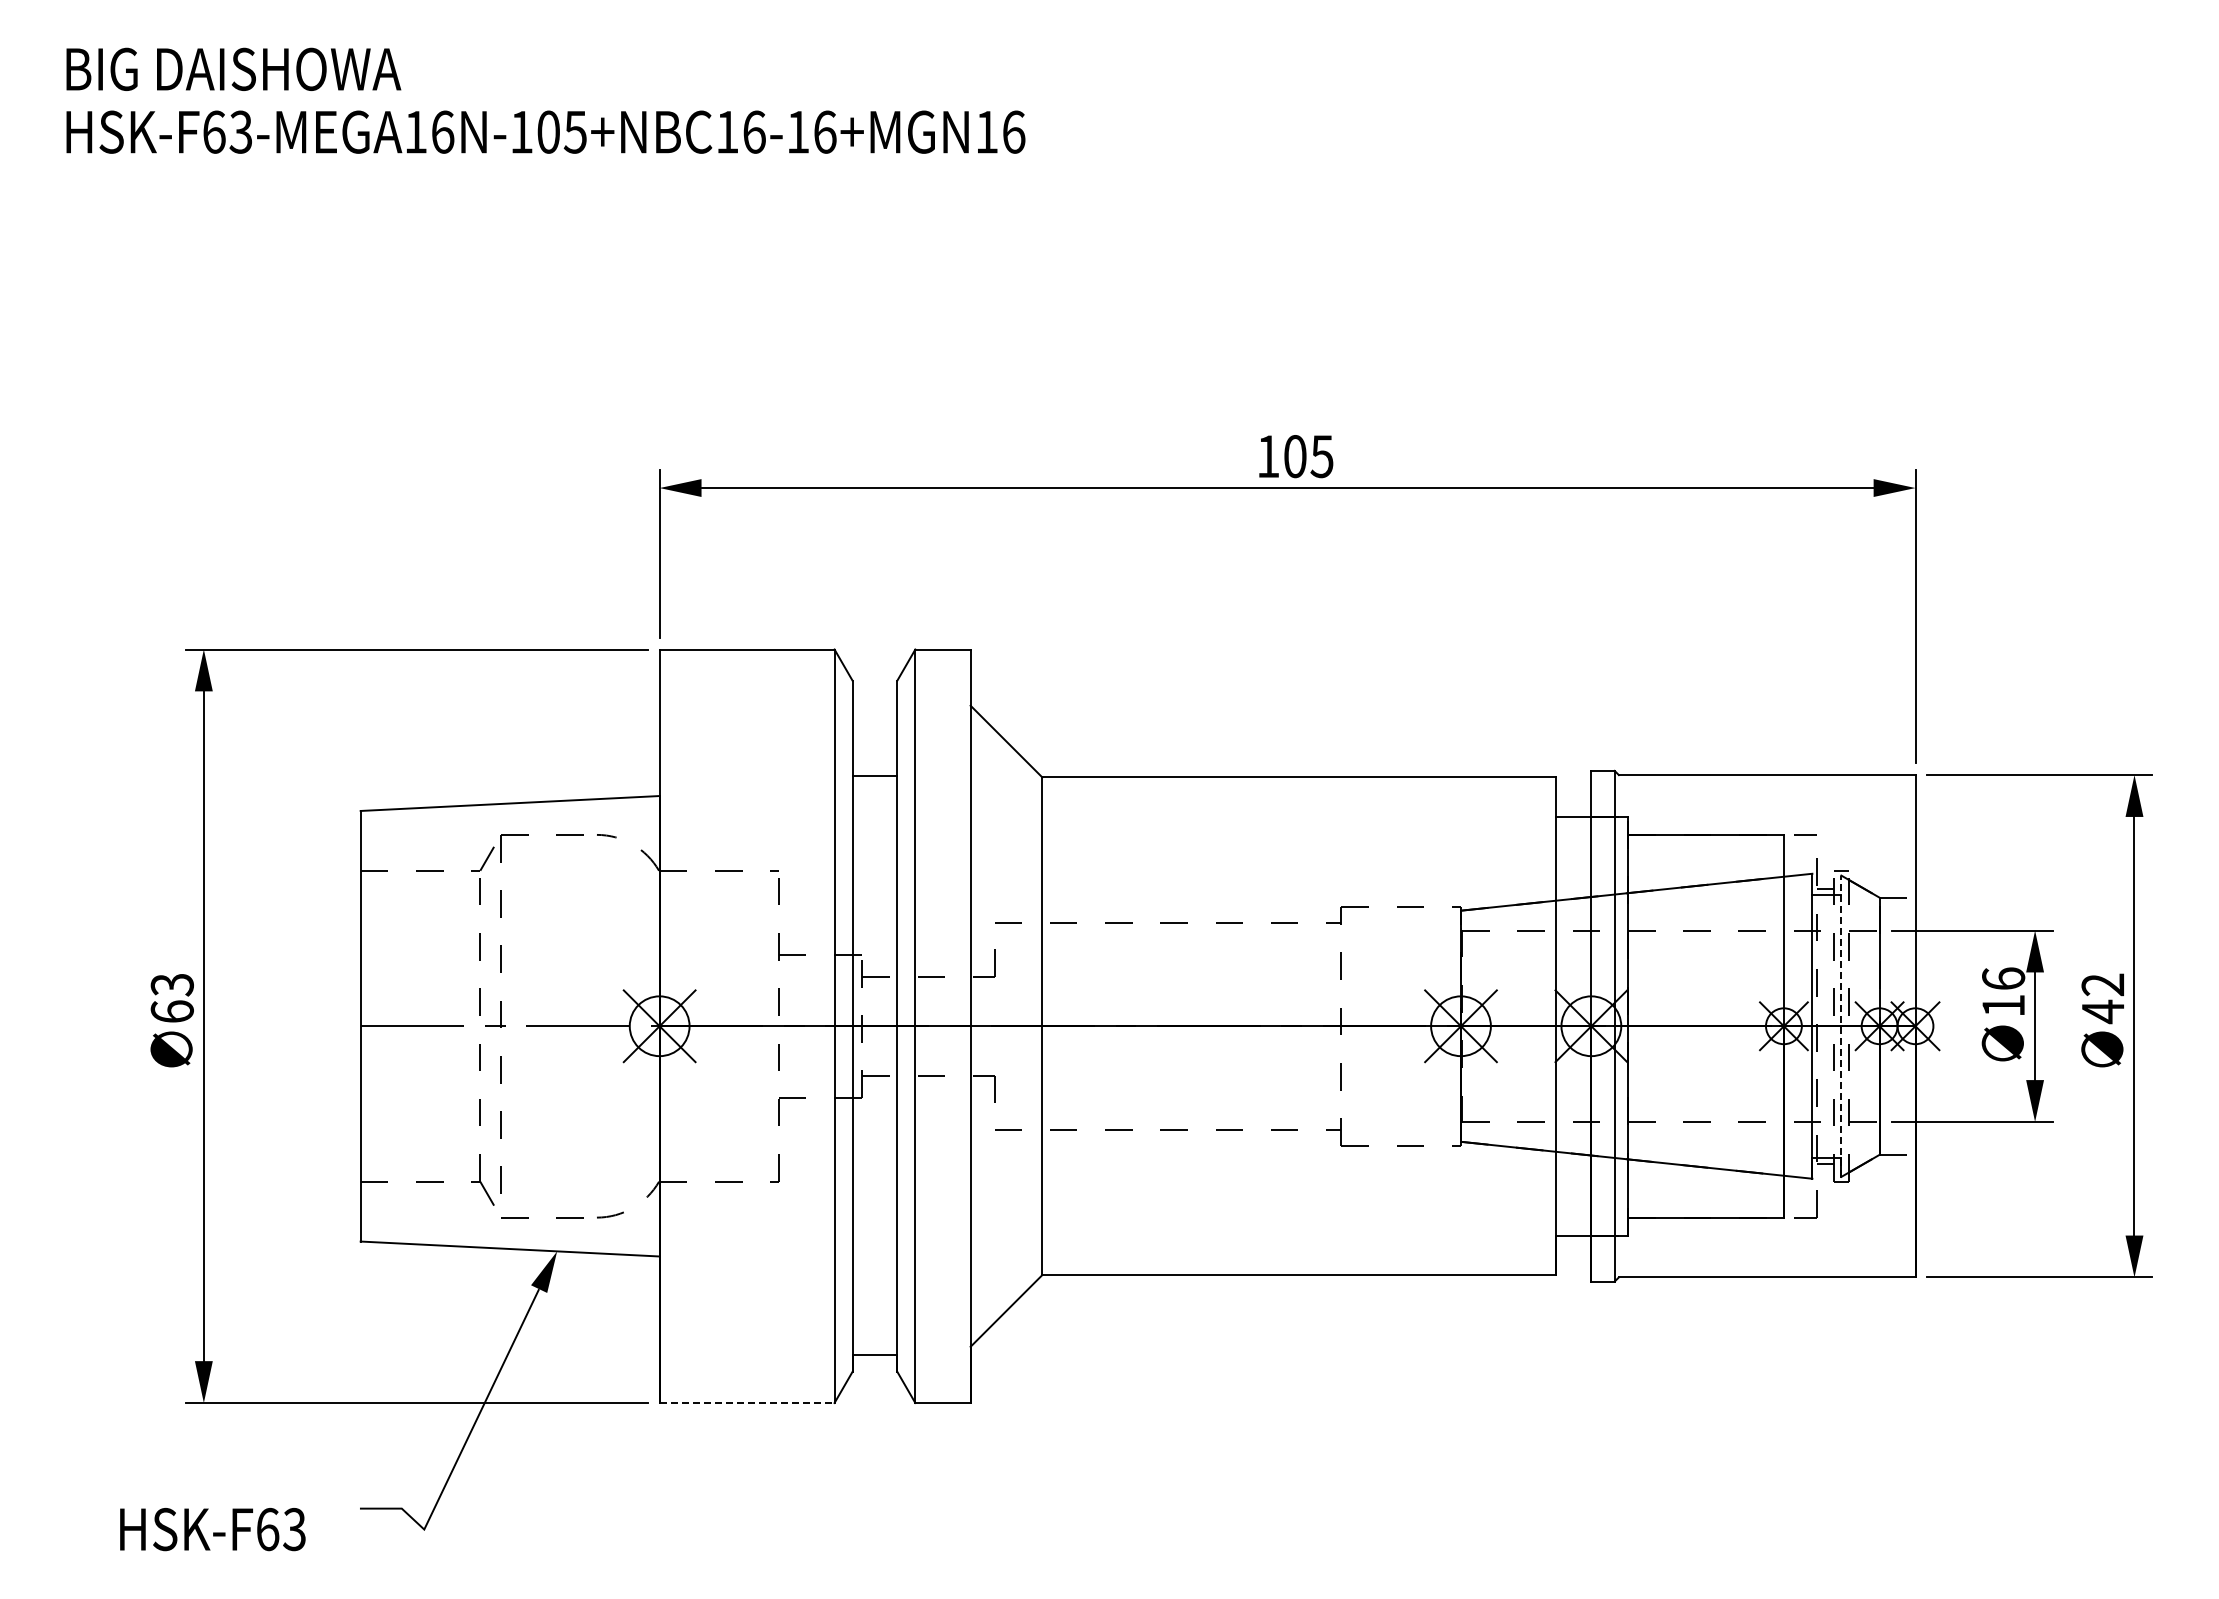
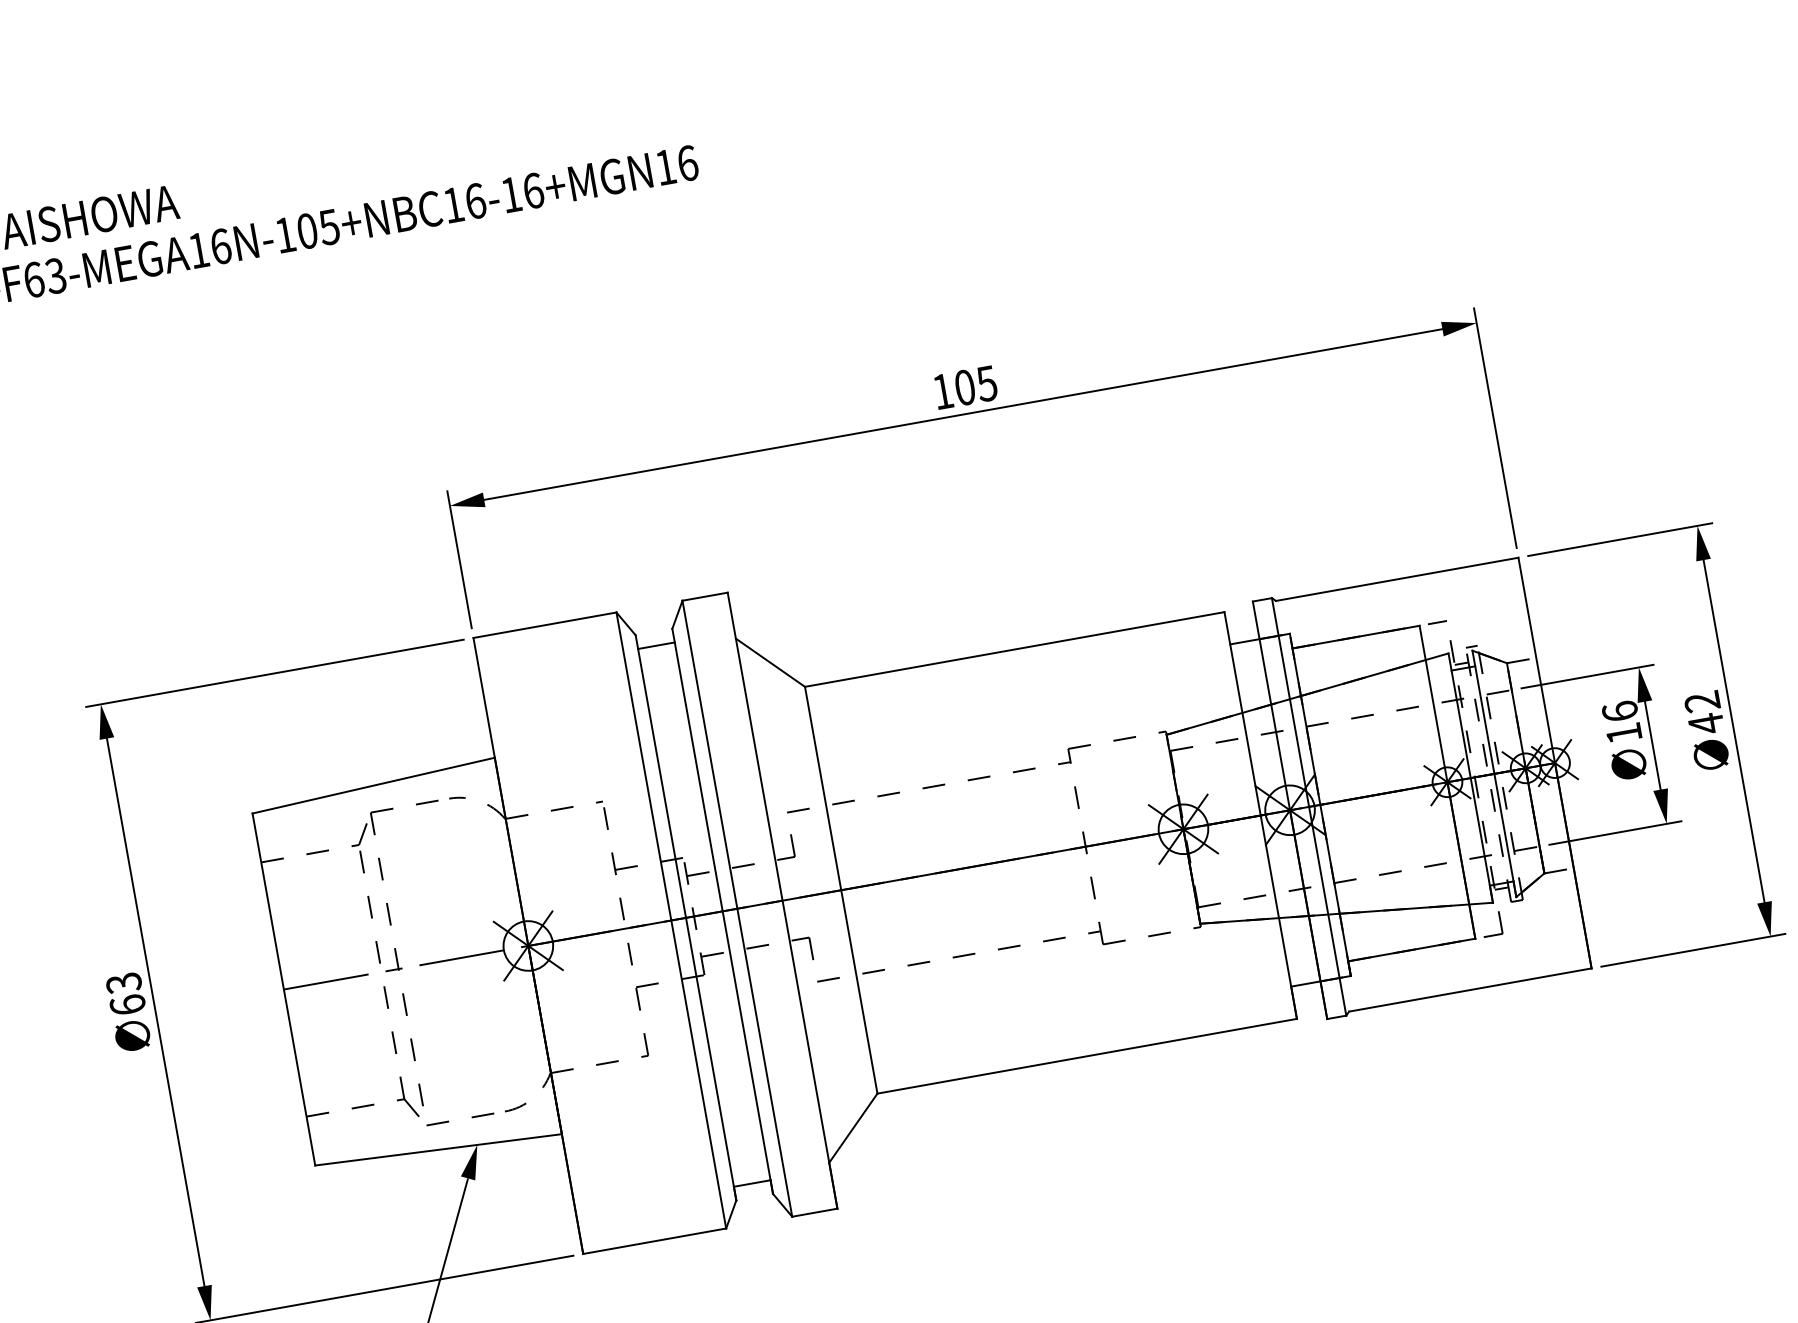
line: (874, 776) -> (656, 645), moved
line: (1841, 1026) -> (1494, 774), dashed -> solid
line: (747, 1403) -> (655, 1241), dashed -> solid

